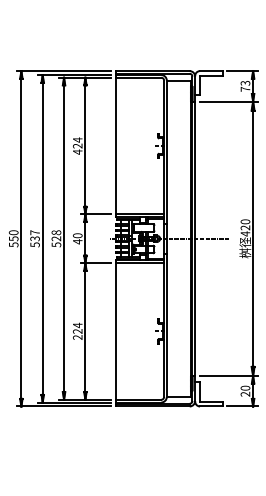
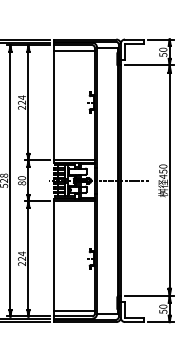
line: (139, 84) -> (74, 50), added
text: (245, 85) -> (163, 51), 73 -> 50
text: (77, 151) -> (21, 107), 424 -> 224
text: (245, 227) -> (163, 171), 420 -> 450
text: (77, 241) -> (21, 183), 40 -> 80
line: (139, 393) -> (74, 311), added
text: (245, 393) -> (163, 311), 20 -> 50

